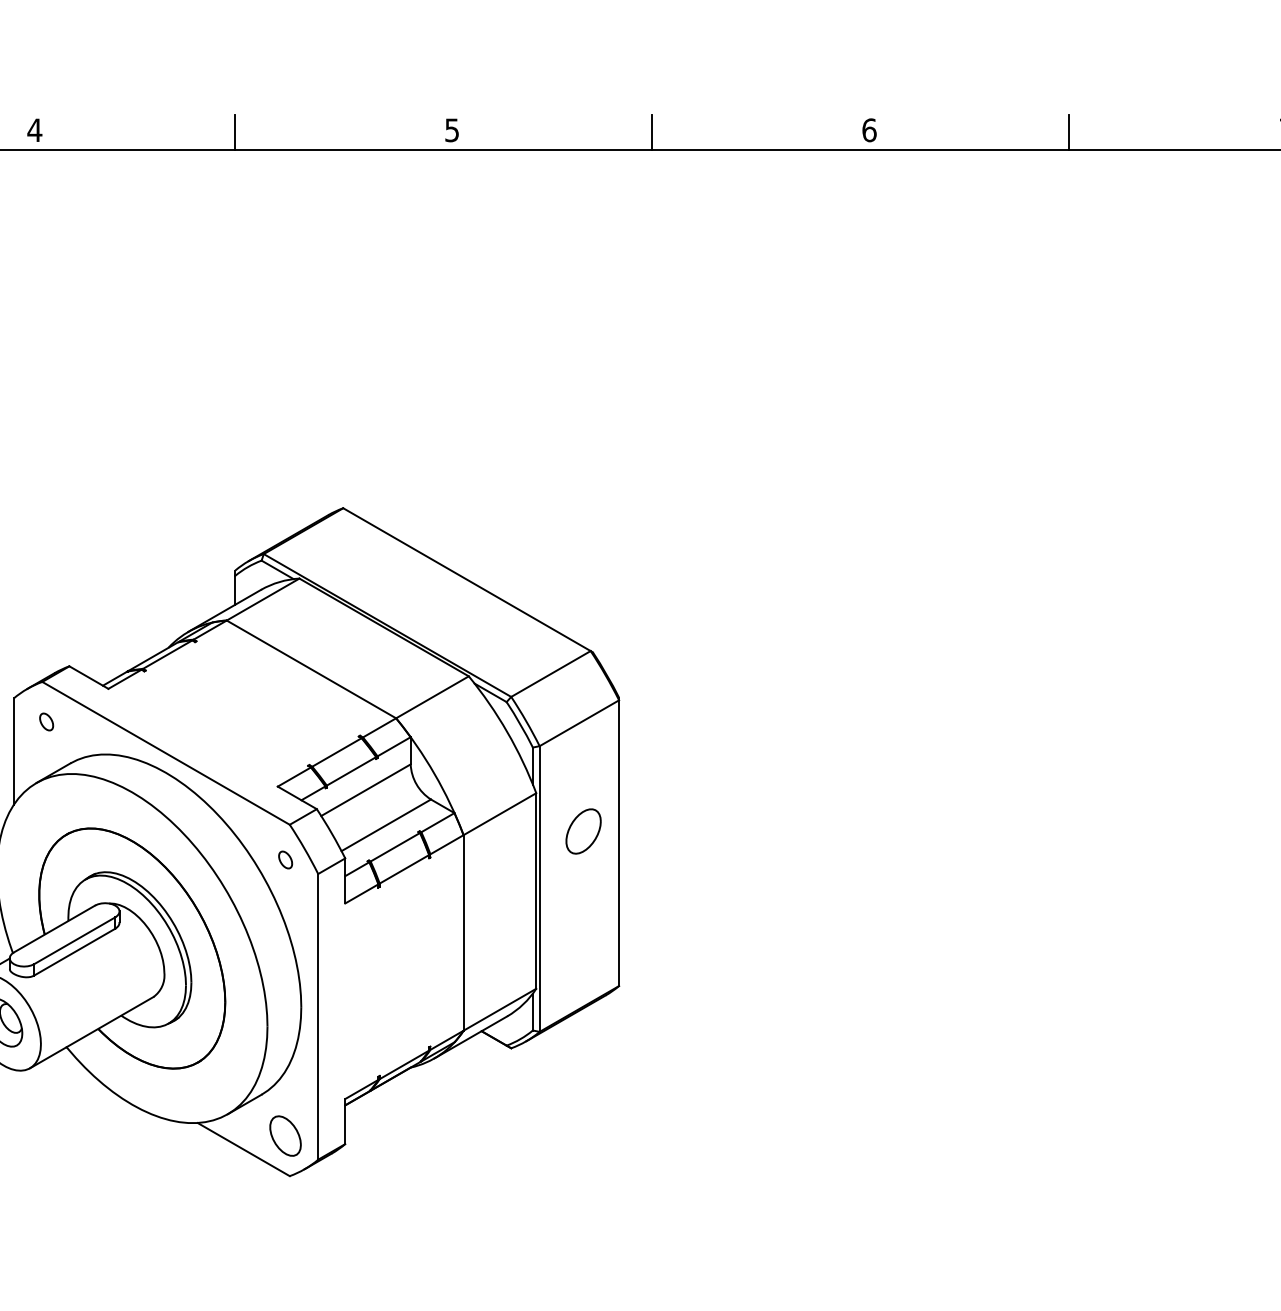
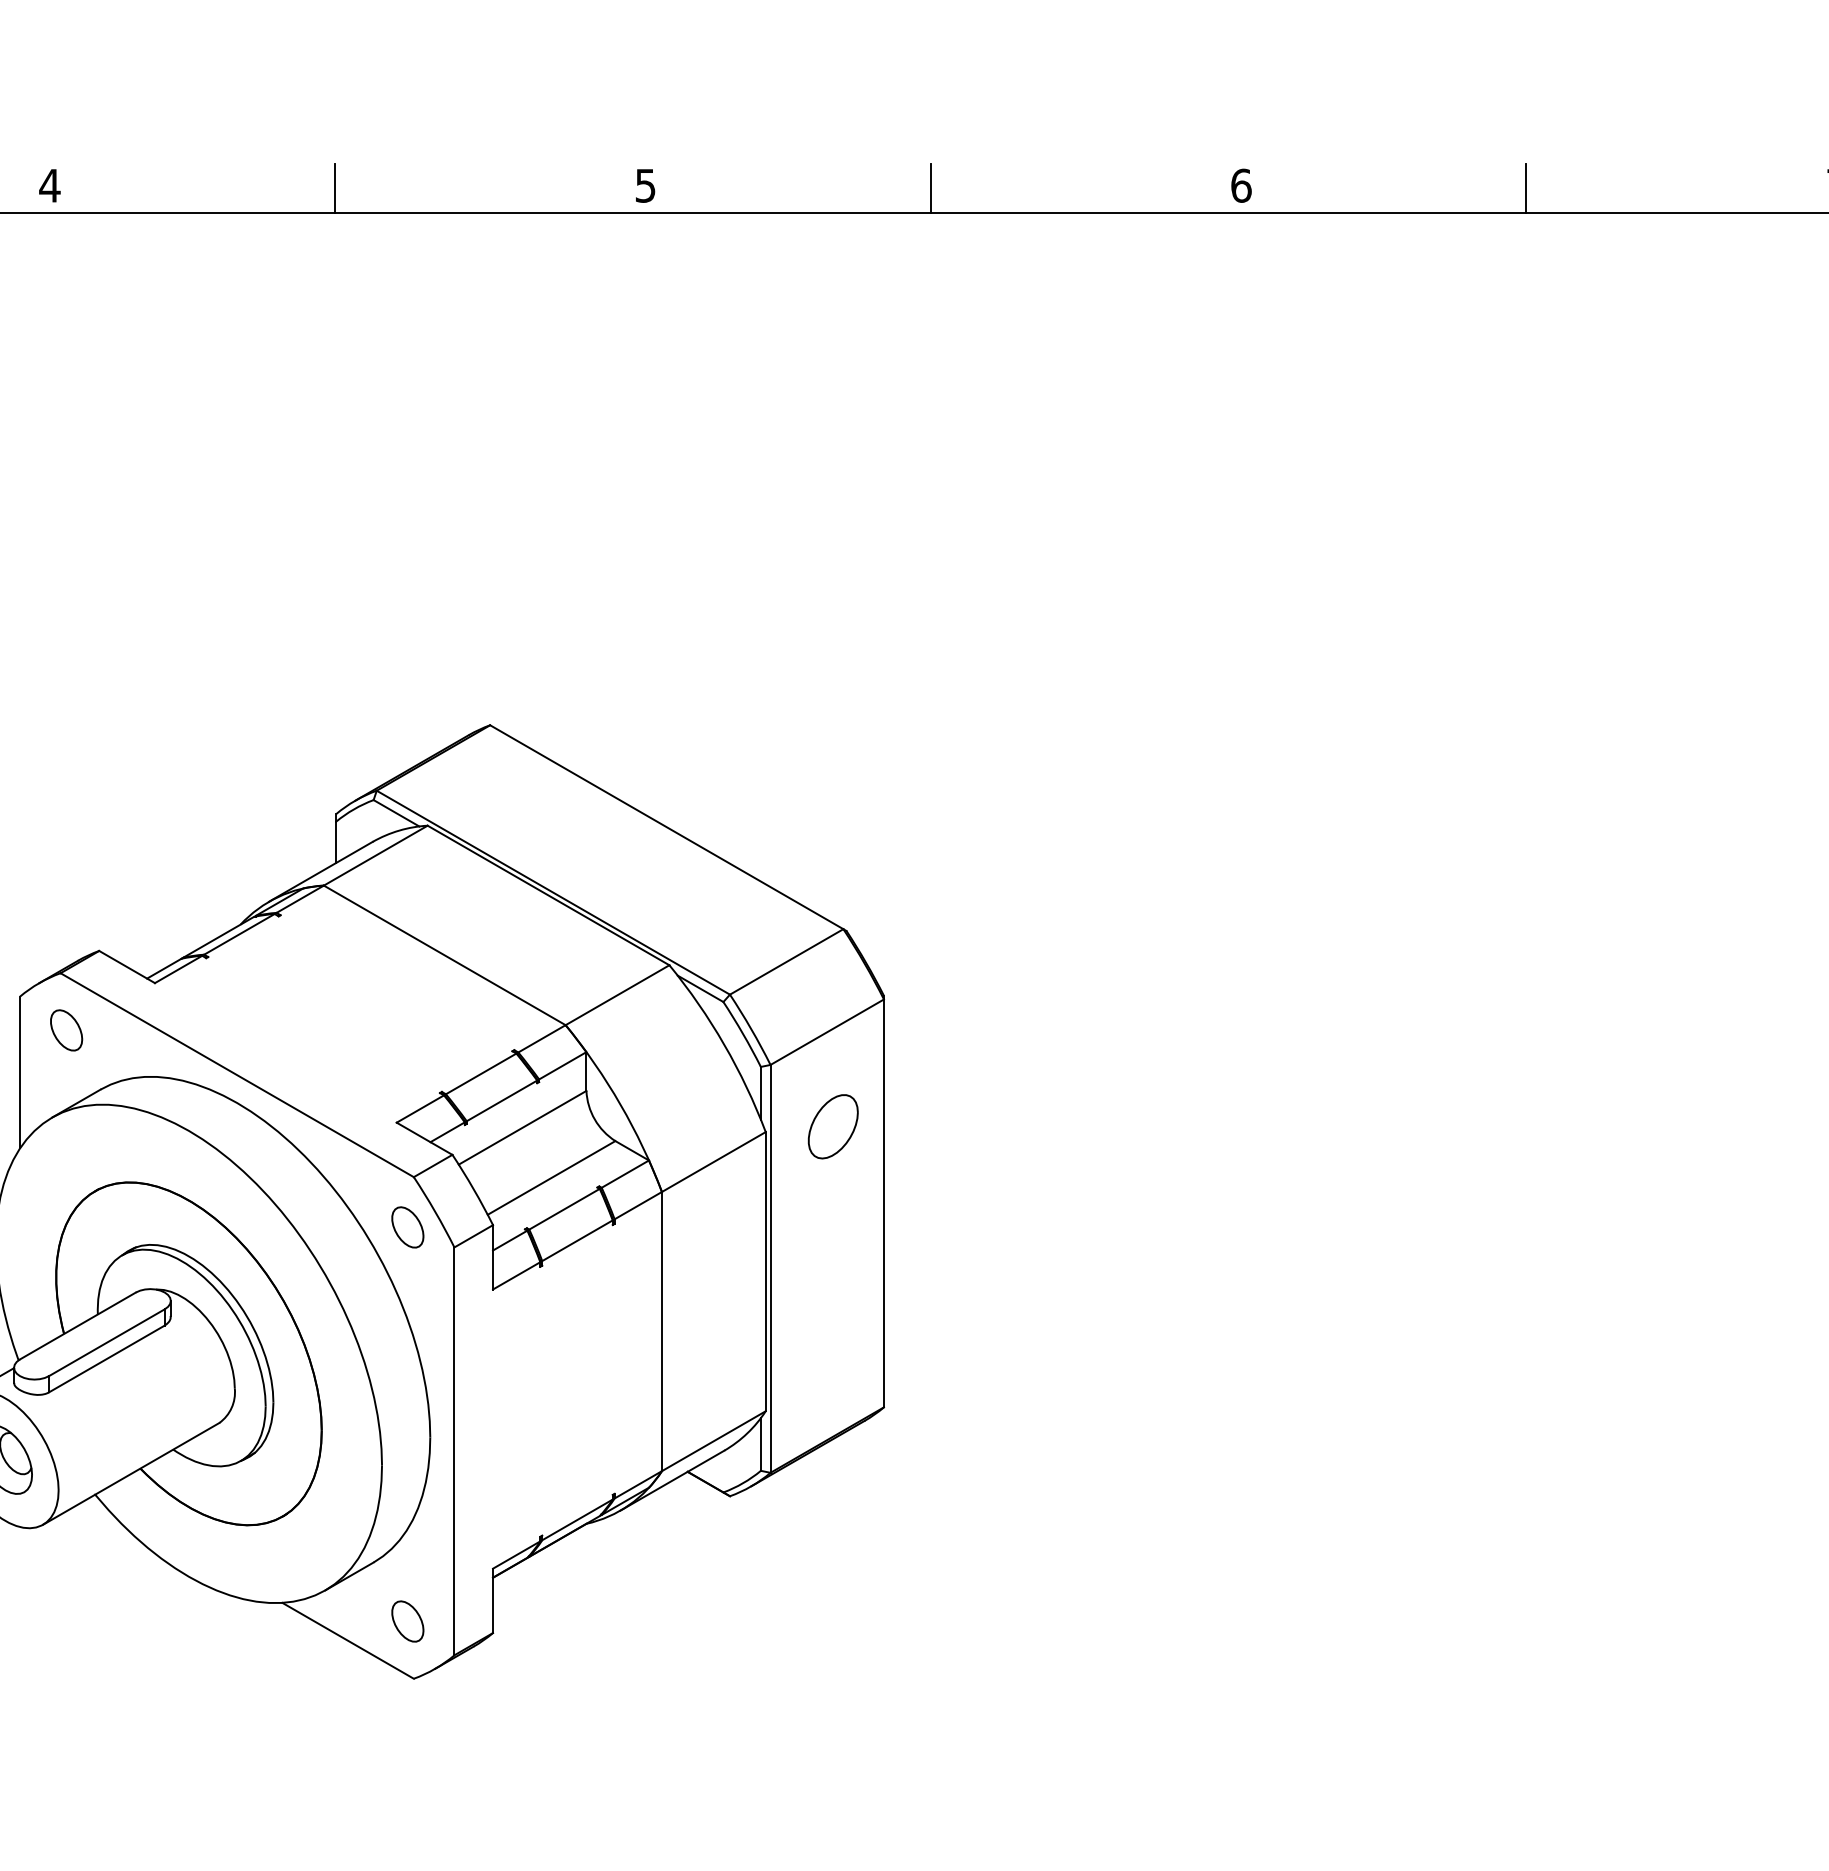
part: (46, 722) -> (66, 1030), size x1.67
part: (583, 831) -> (832, 1126), moved
part: (285, 860) -> (407, 1227), size x1.67
part: (285, 1136) -> (407, 1621), size x0.71

